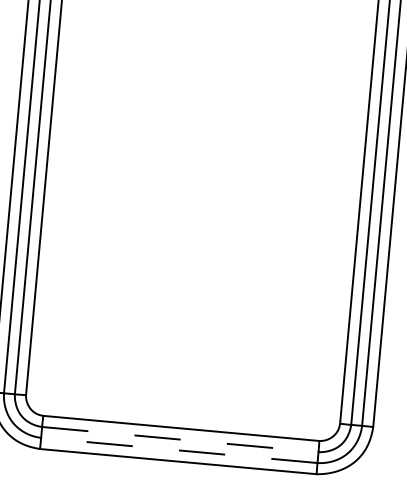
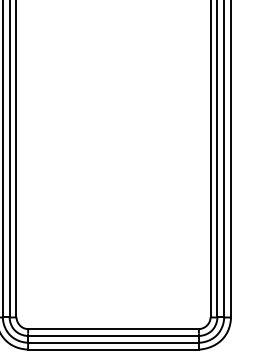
line: (181, 440) -> (114, 336), dashed -> solid
line: (179, 450) -> (113, 342), dashed -> solid

